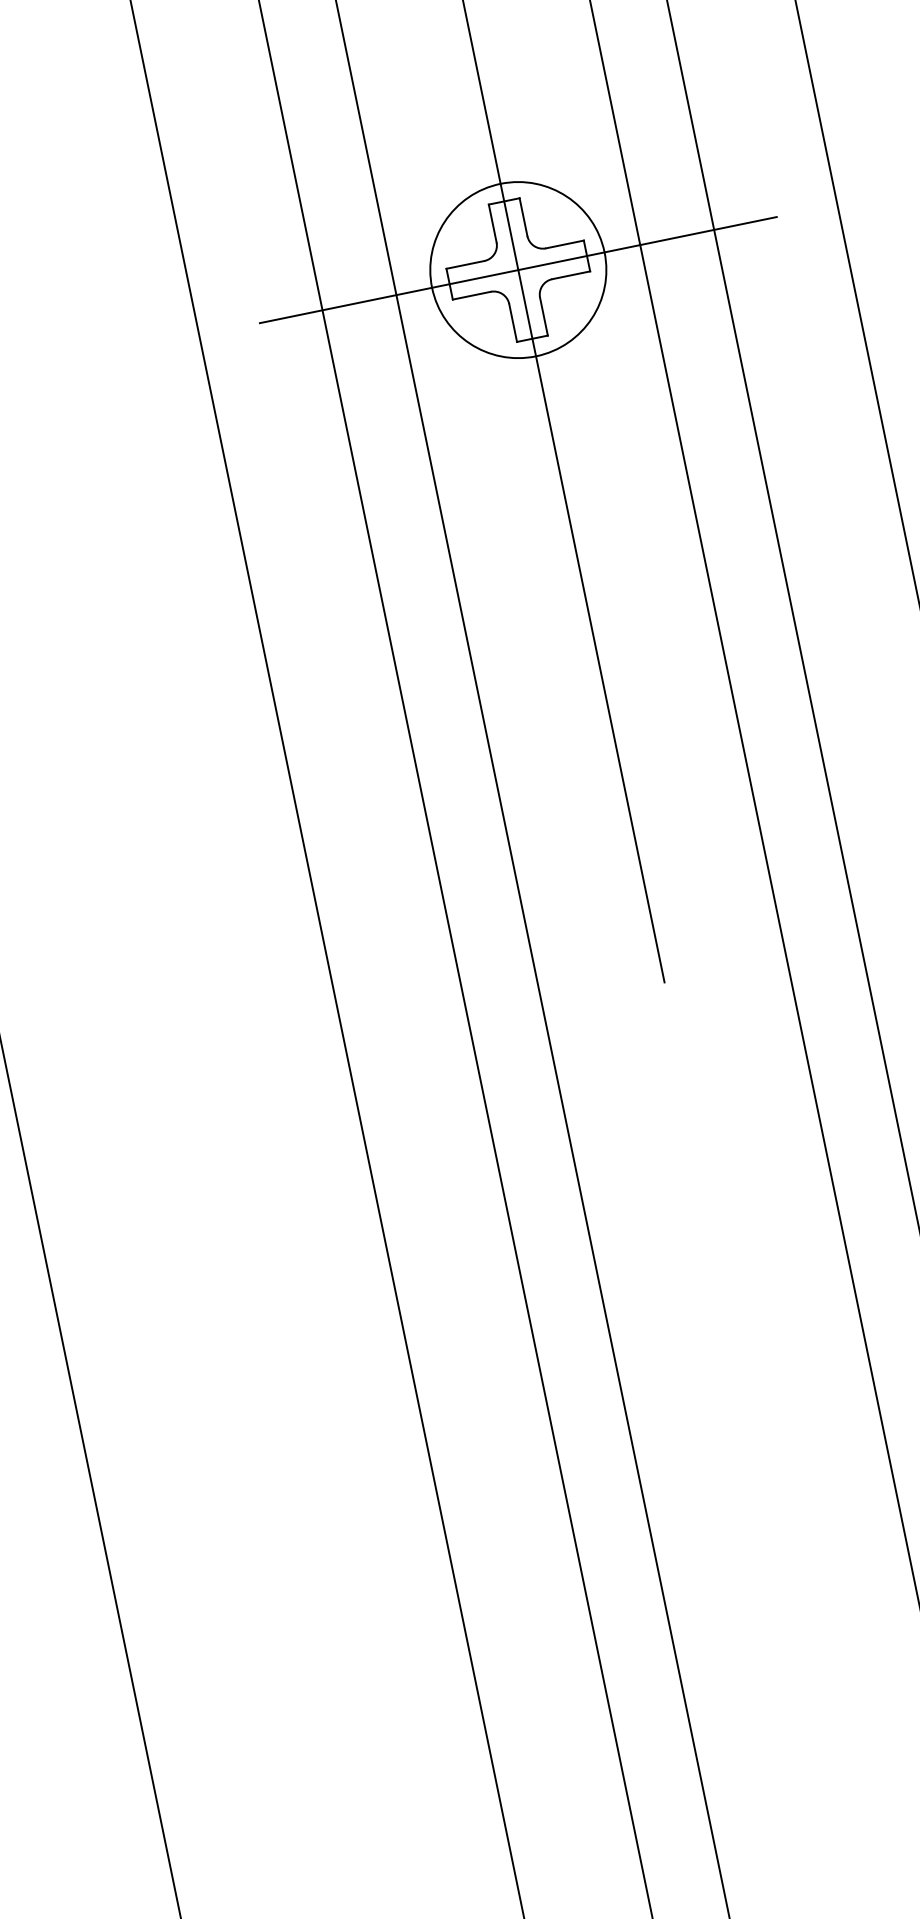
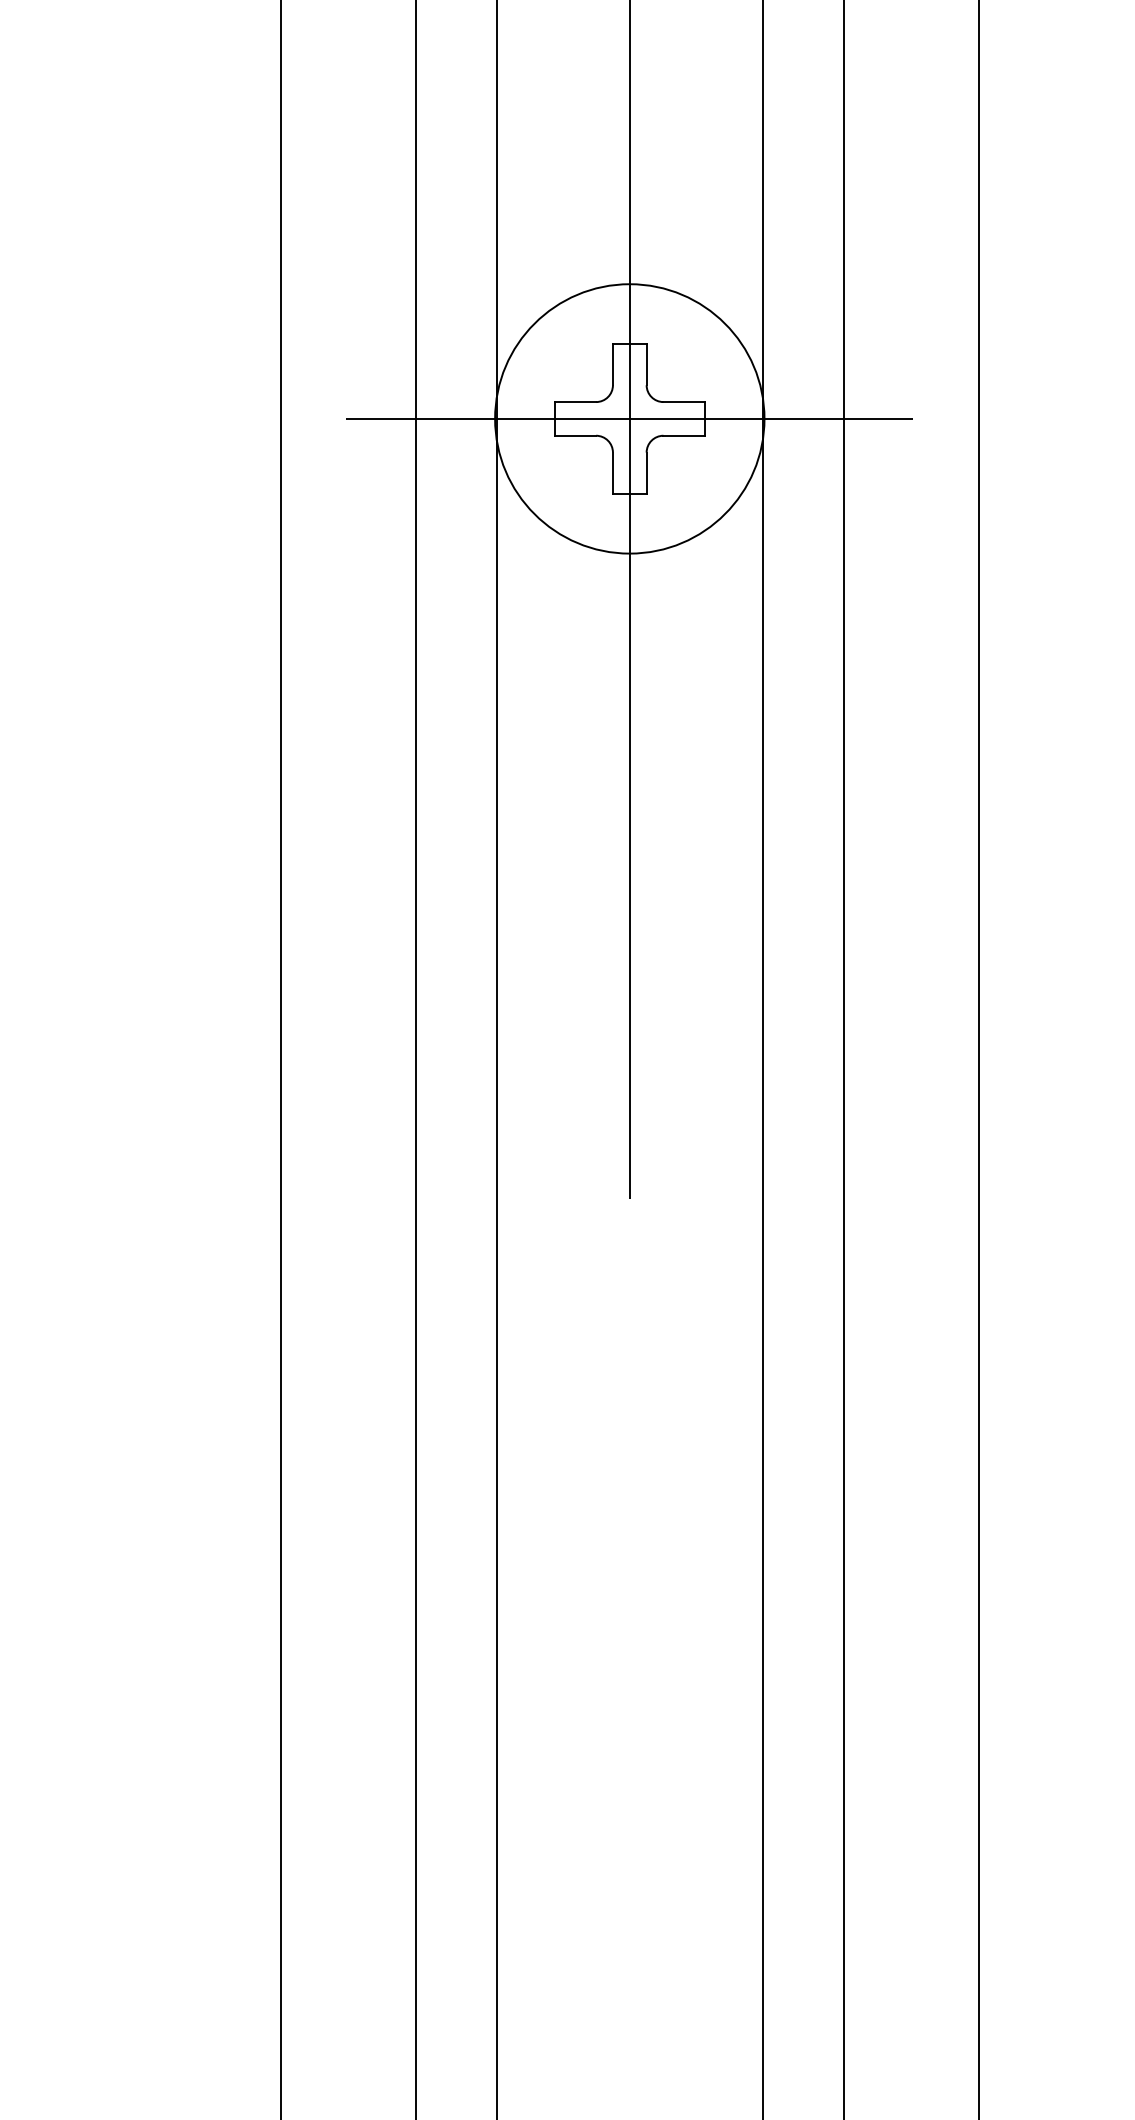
circle: (517, 269) -> (629, 418), size x1.43

